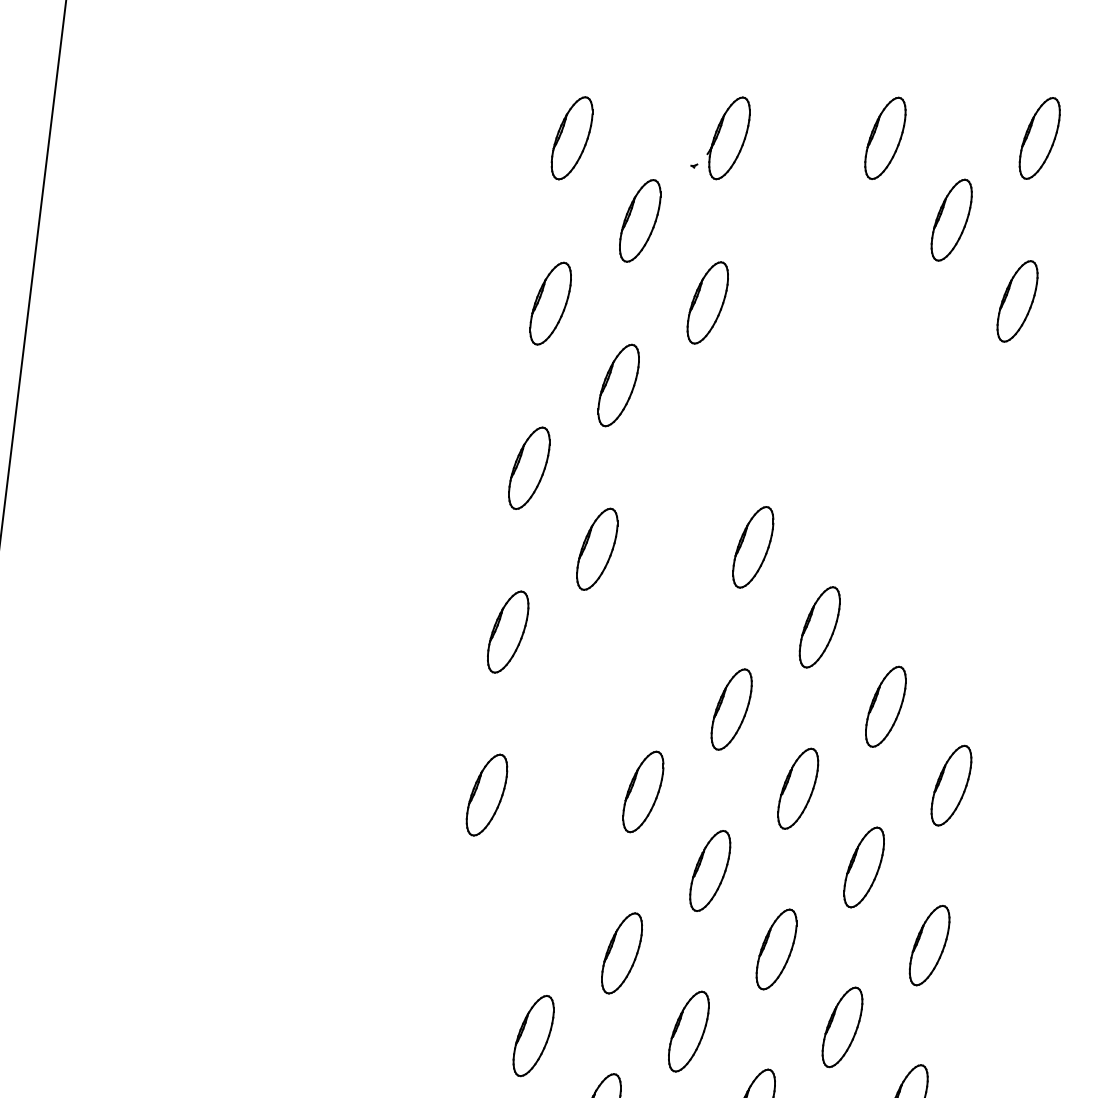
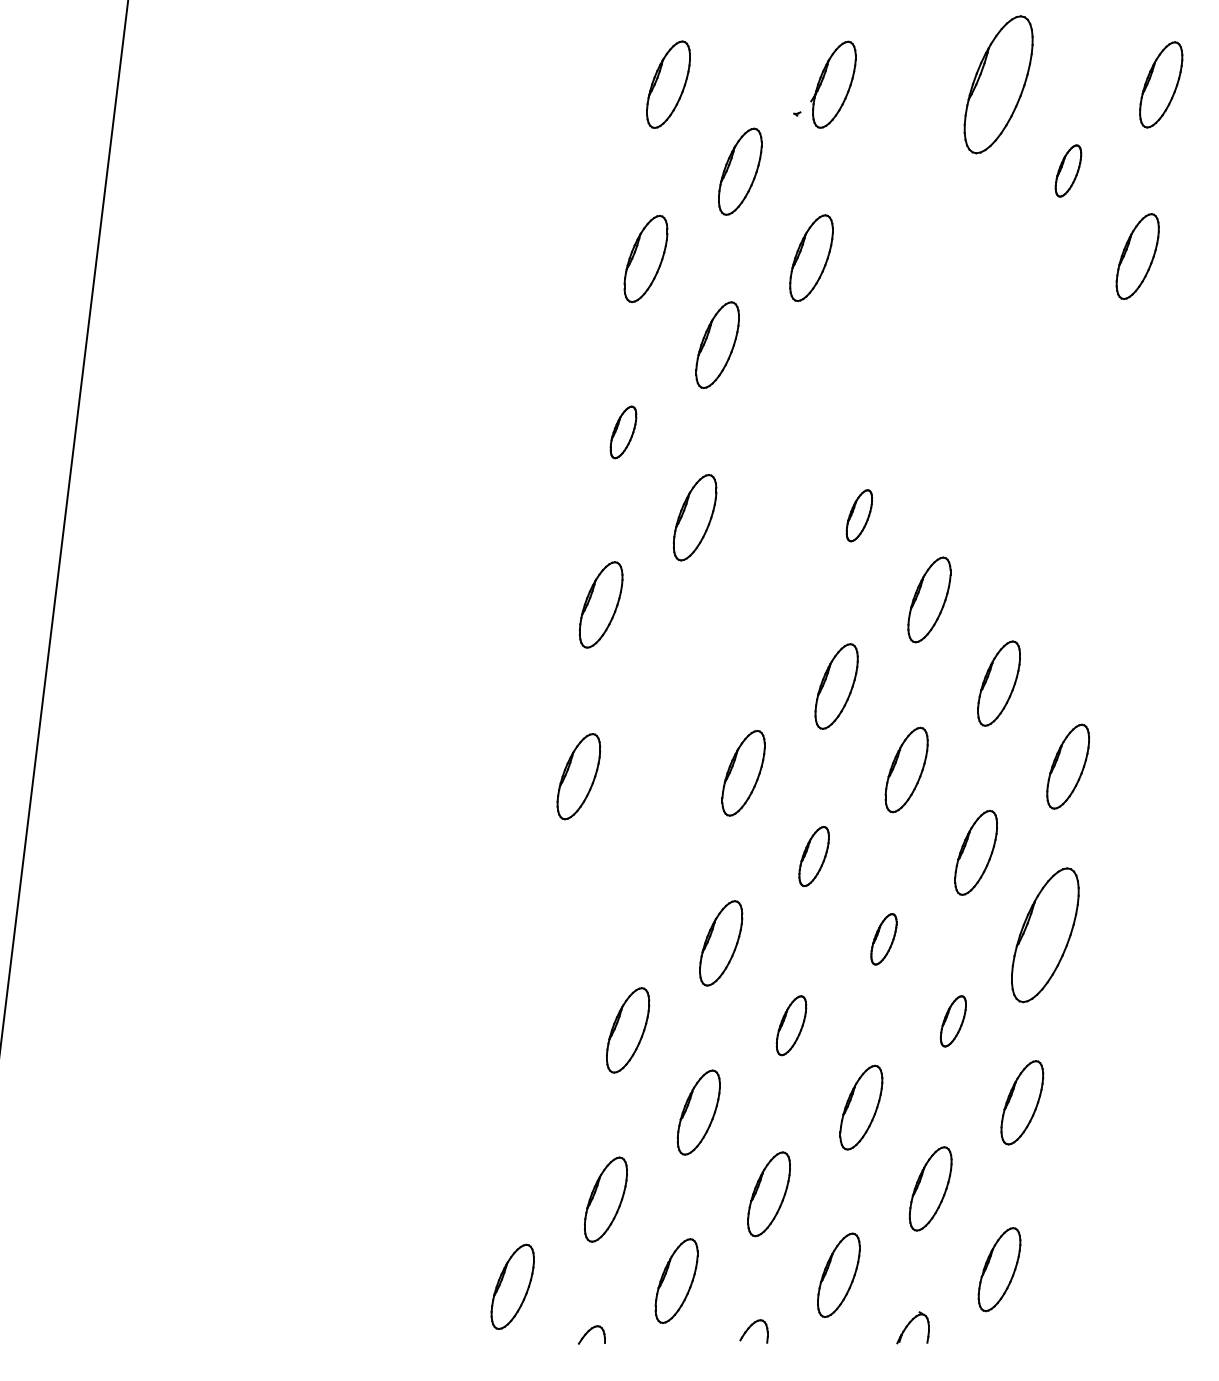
part: (885, 138) -> (998, 84), size x1.6
part: (951, 219) -> (1068, 170), size x0.6
part: (529, 468) -> (623, 432), size x0.6
part: (753, 547) -> (859, 515), size x0.6
part: (710, 870) -> (814, 856), size x0.7
part: (929, 944) -> (1044, 934), size x1.6
part: (776, 949) -> (883, 939), size x0.6
part: (842, 1027) -> (953, 1021), size x0.6
part: (688, 1031) -> (791, 1025), size x0.7

